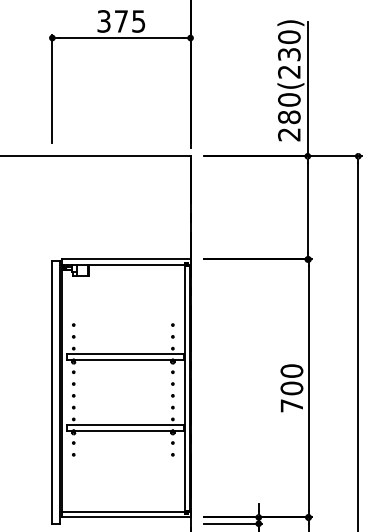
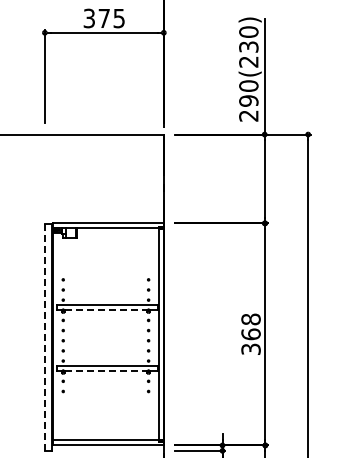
text: (288, 116) -> (248, 100), 280(230) -> 290(230)
line: (123, 359) -> (106, 309), solid -> dashed
text: (291, 387) -> (250, 333), 700 -> 368
line: (51, 392) -> (44, 337), solid -> dashed
line: (123, 430) -> (106, 370), solid -> dashed

